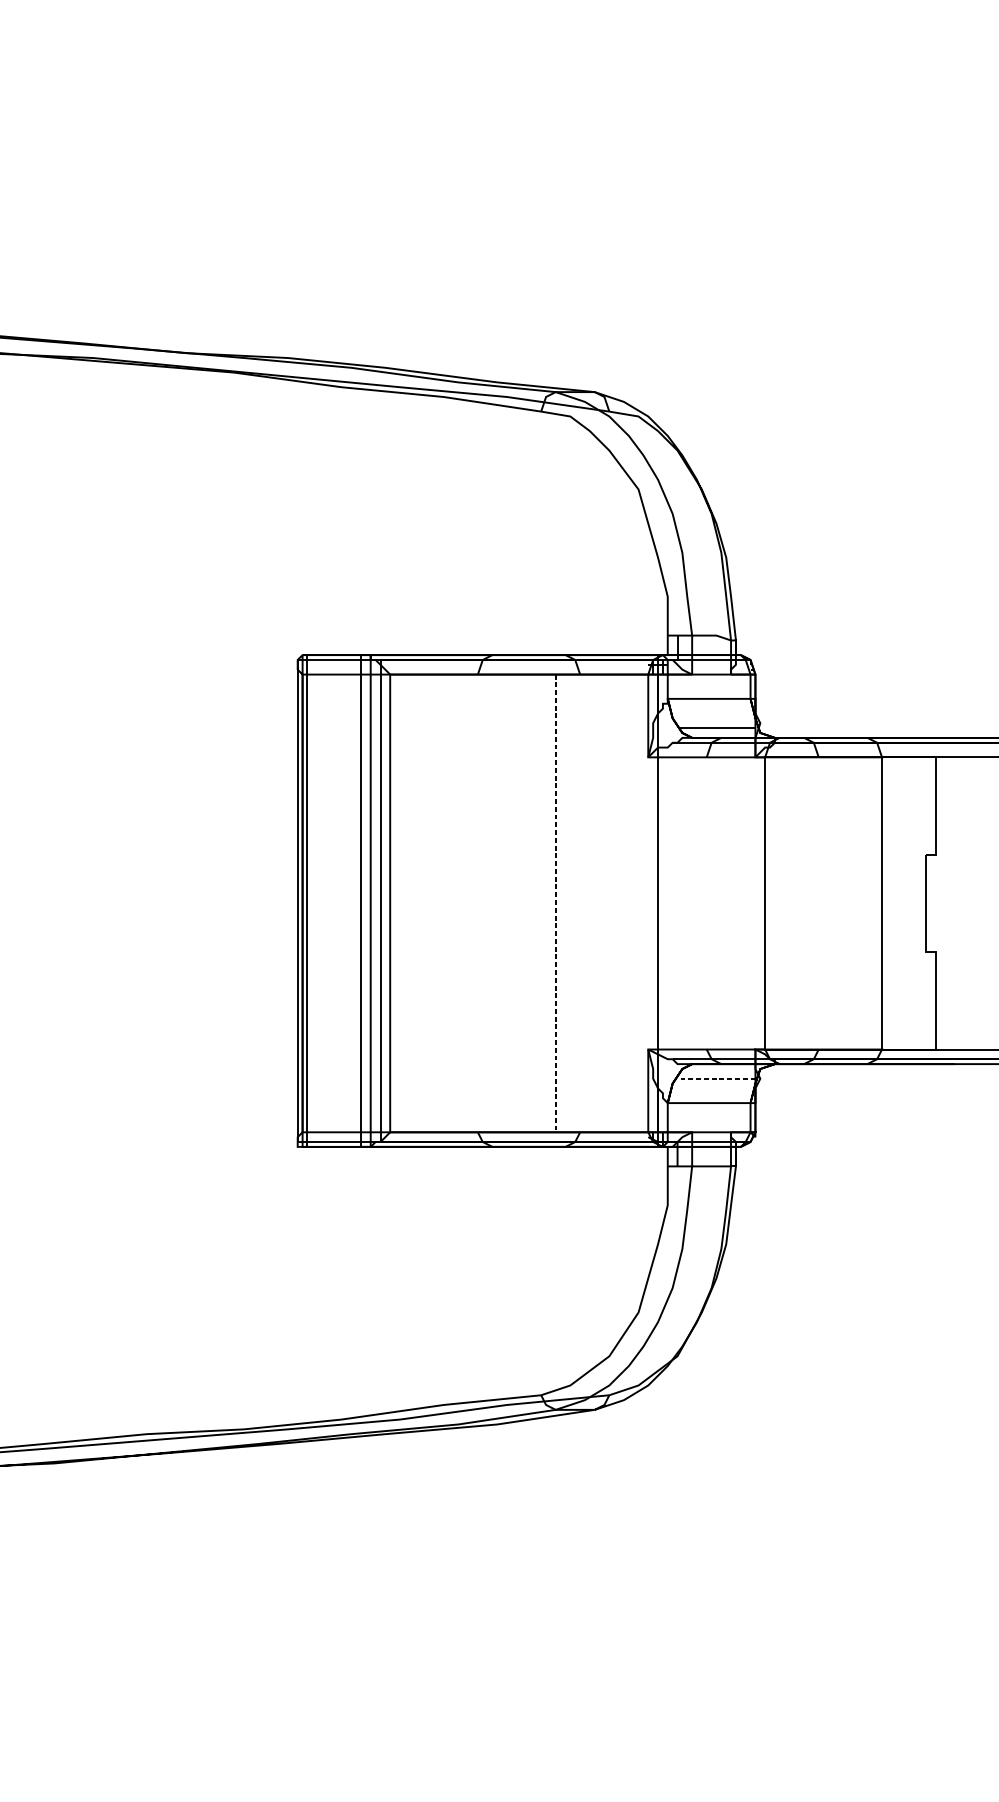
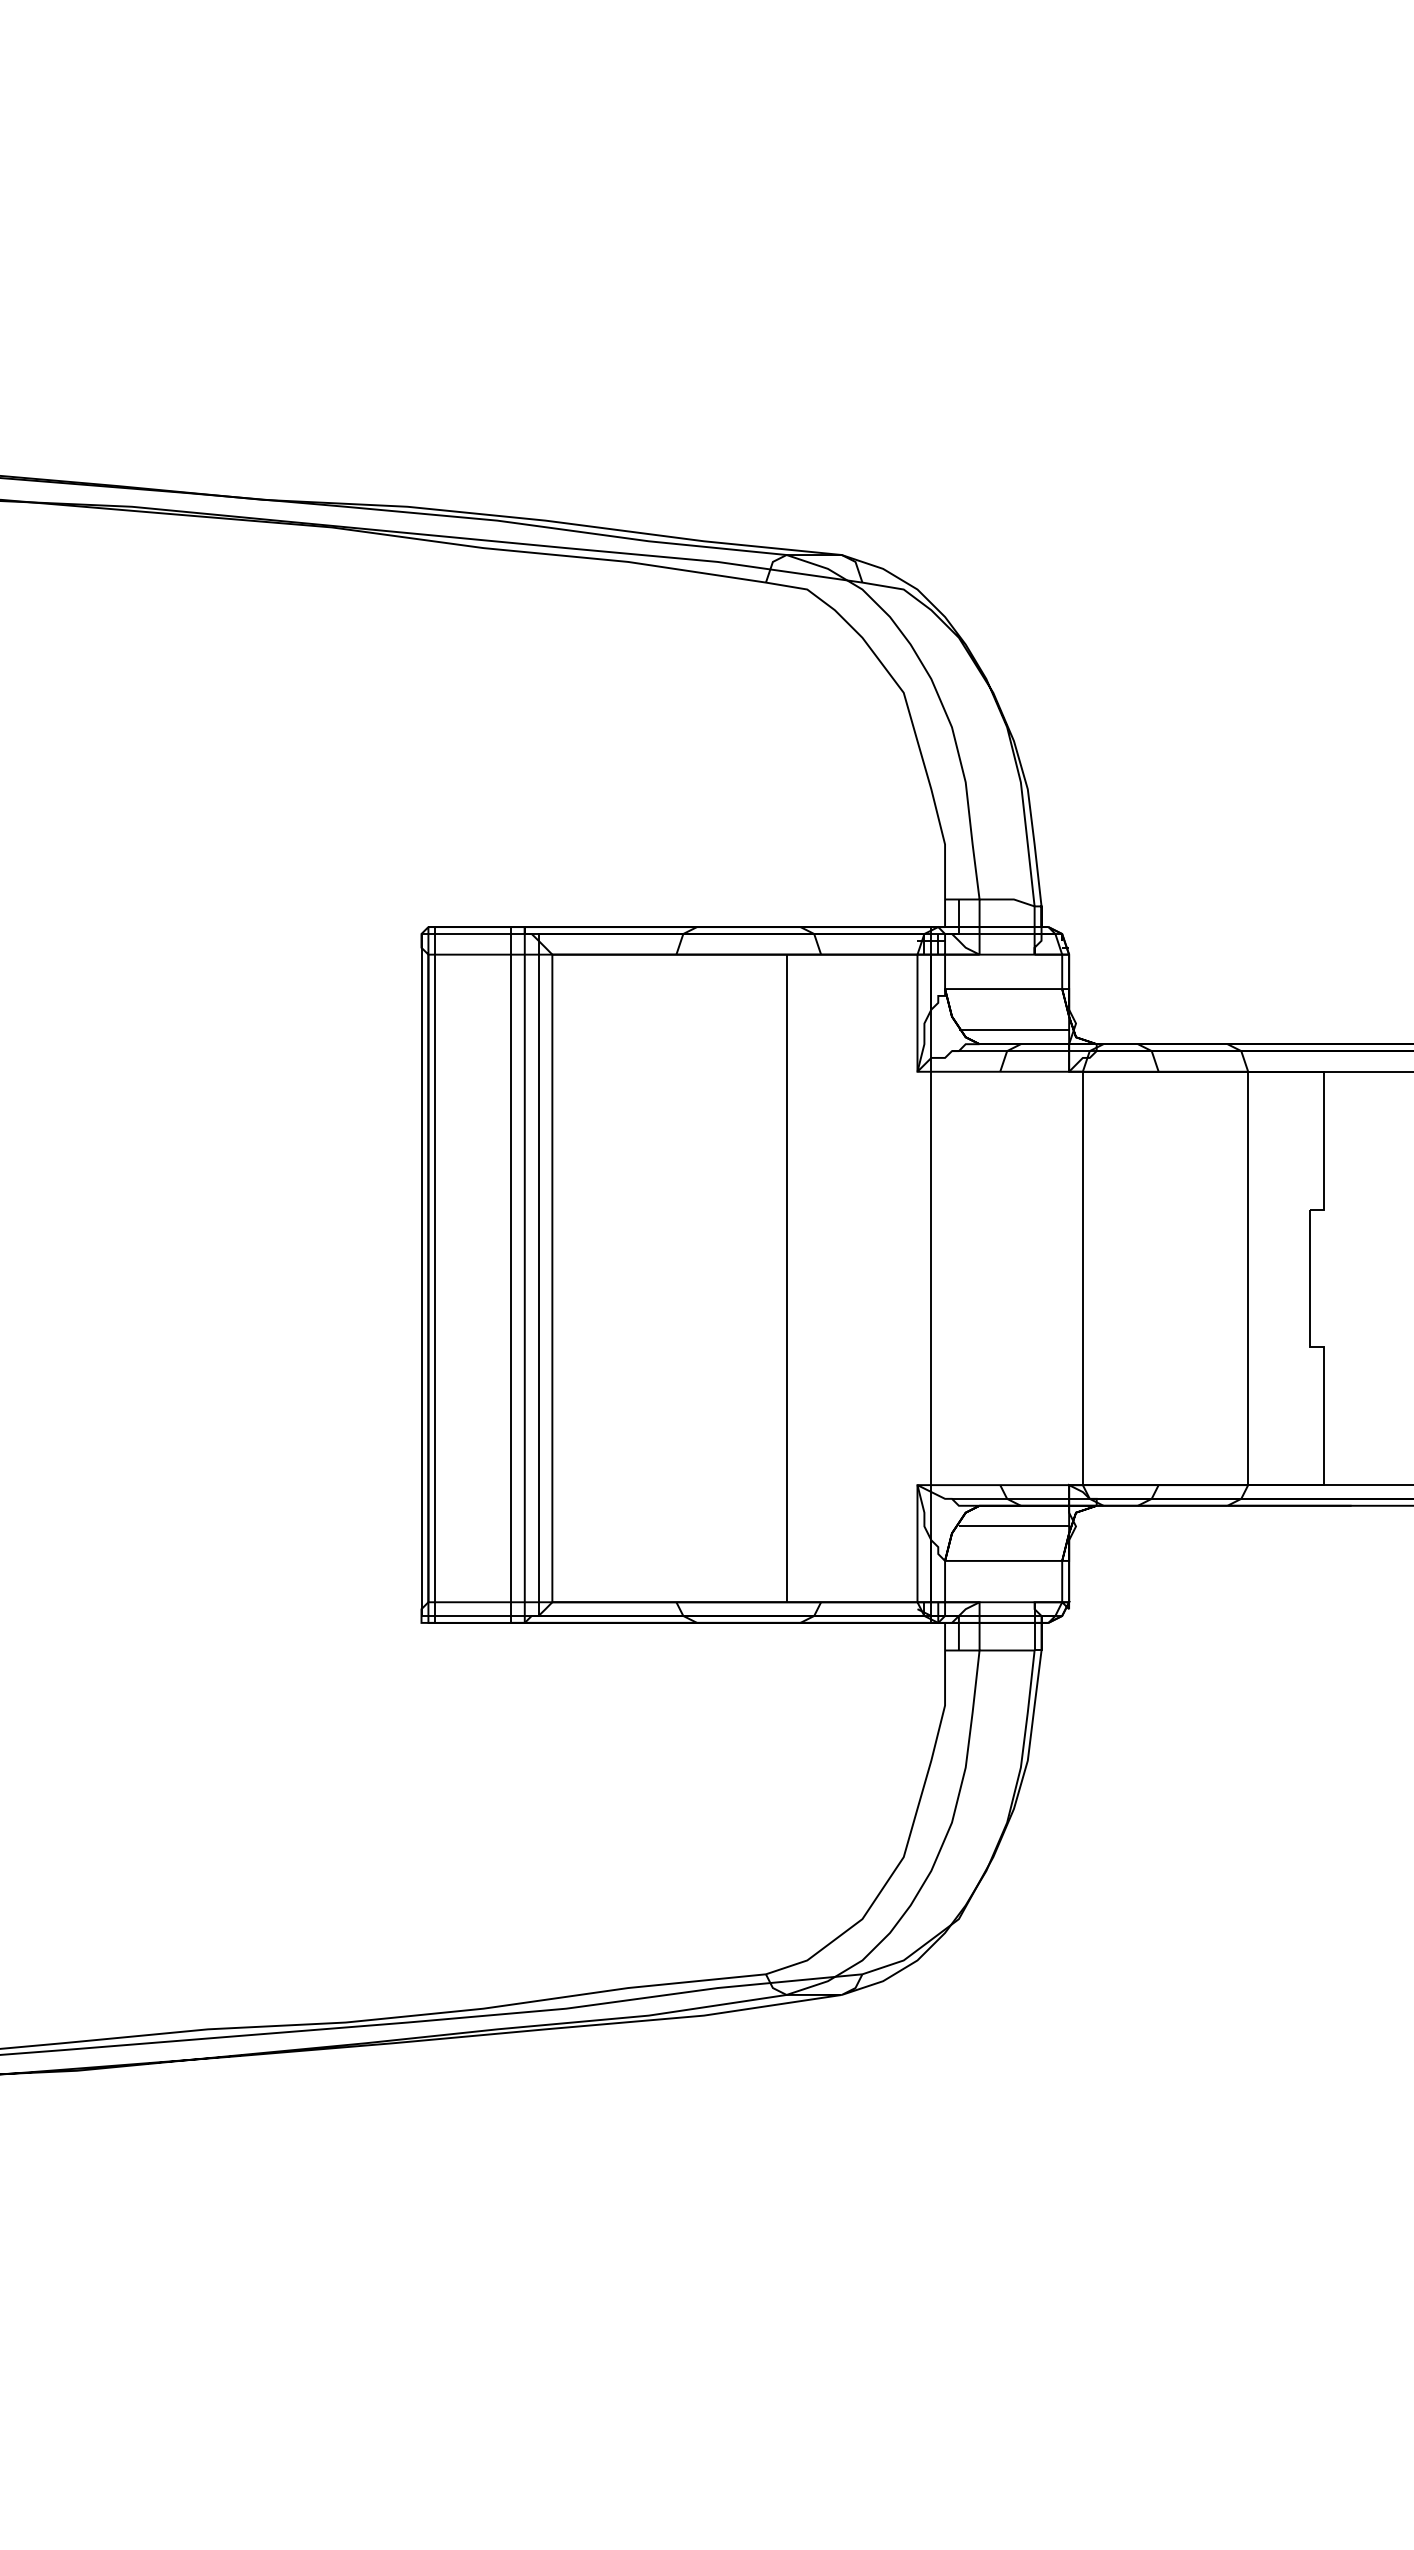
line: (555, 903) -> (786, 1278), dashed -> solid
line: (716, 1078) -> (1013, 1526), dashed -> solid

